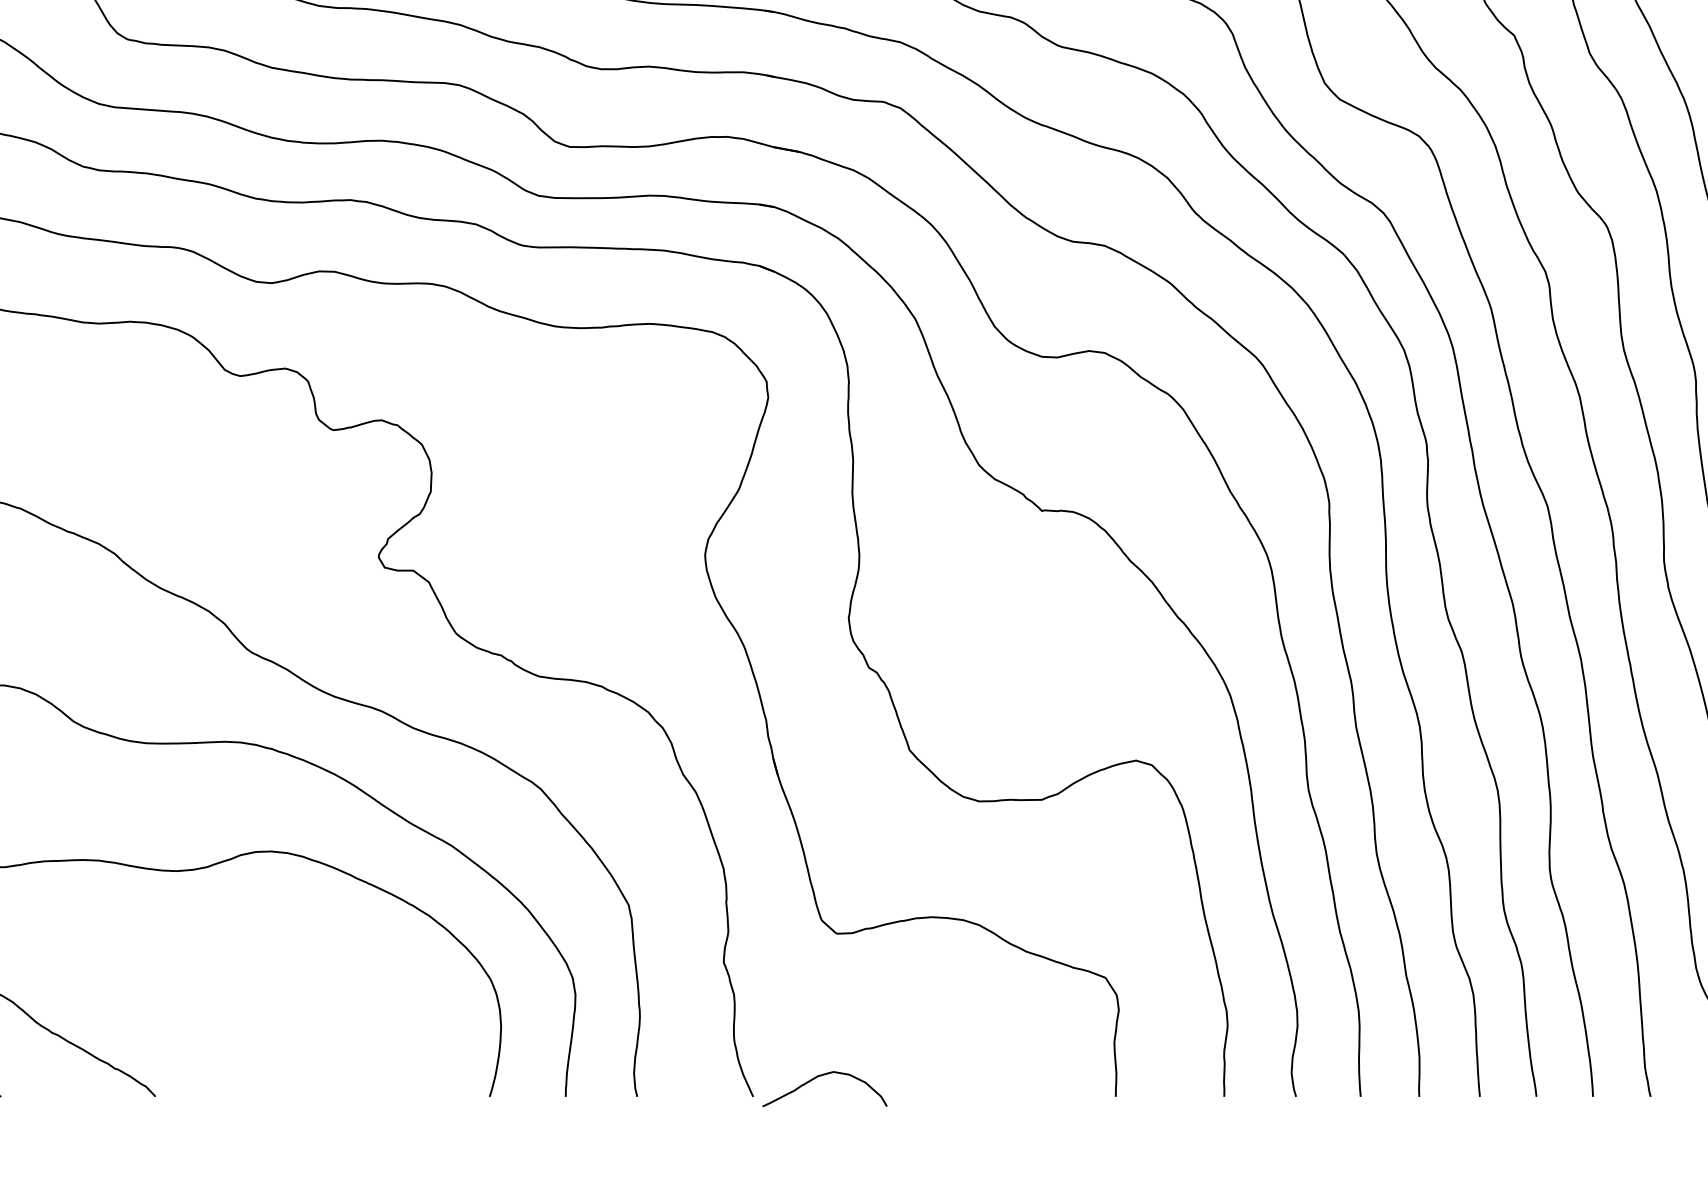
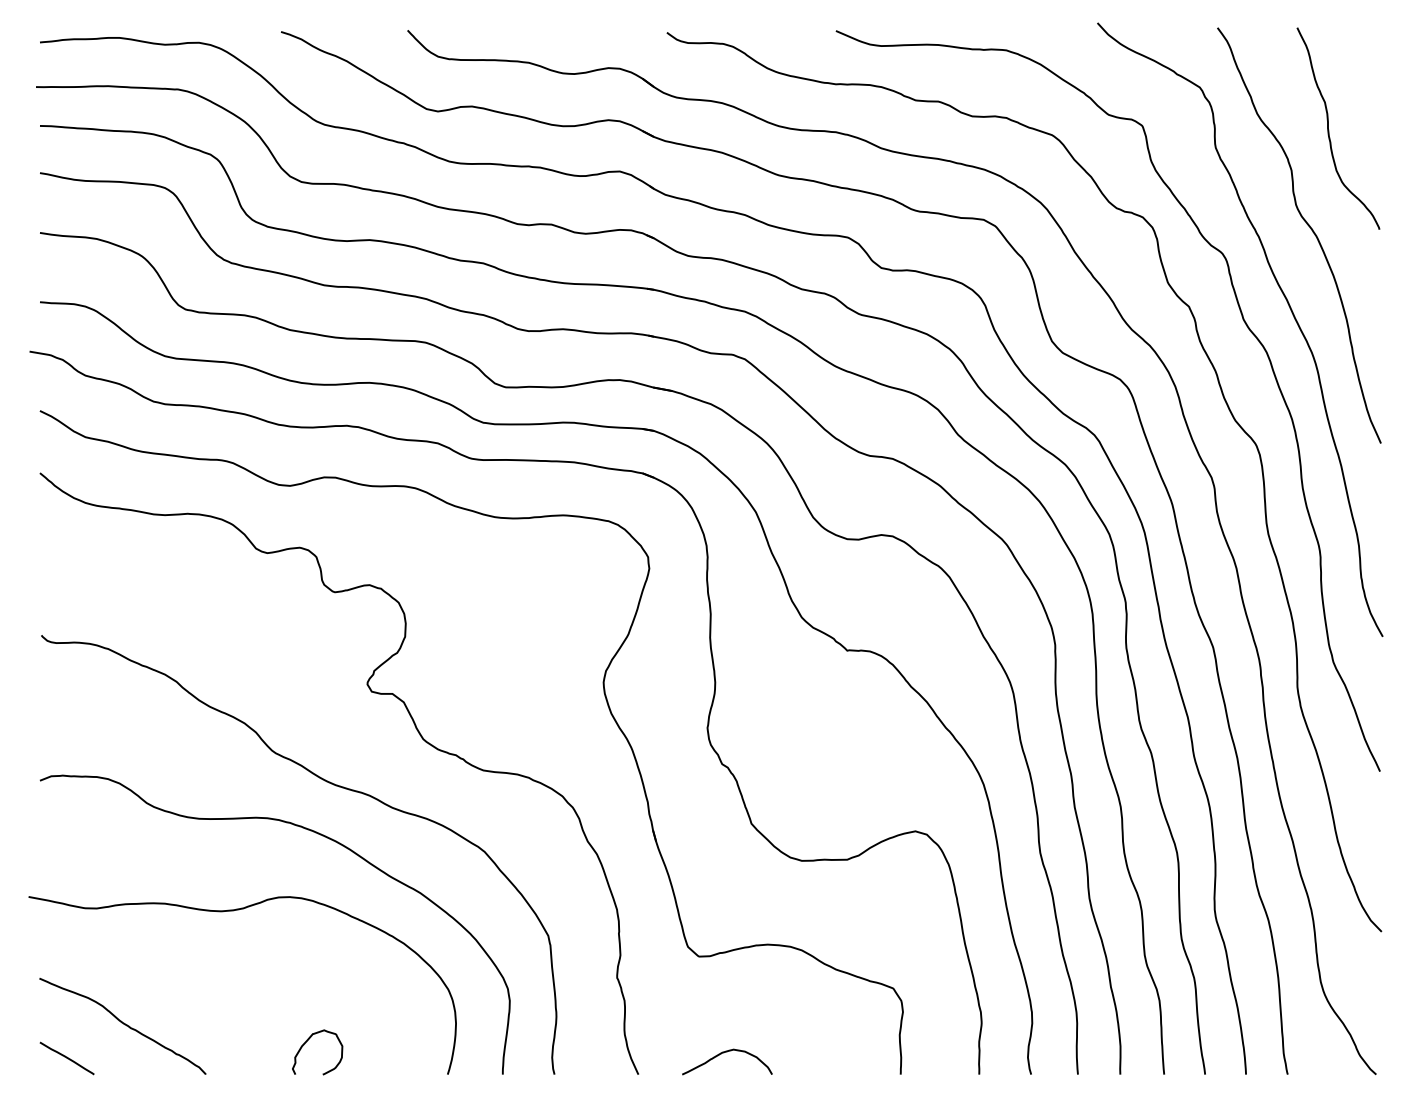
curve: (291, 1056) -> (304, 1045), added
curve: (819, 1077) -> (723, 1053), moved

